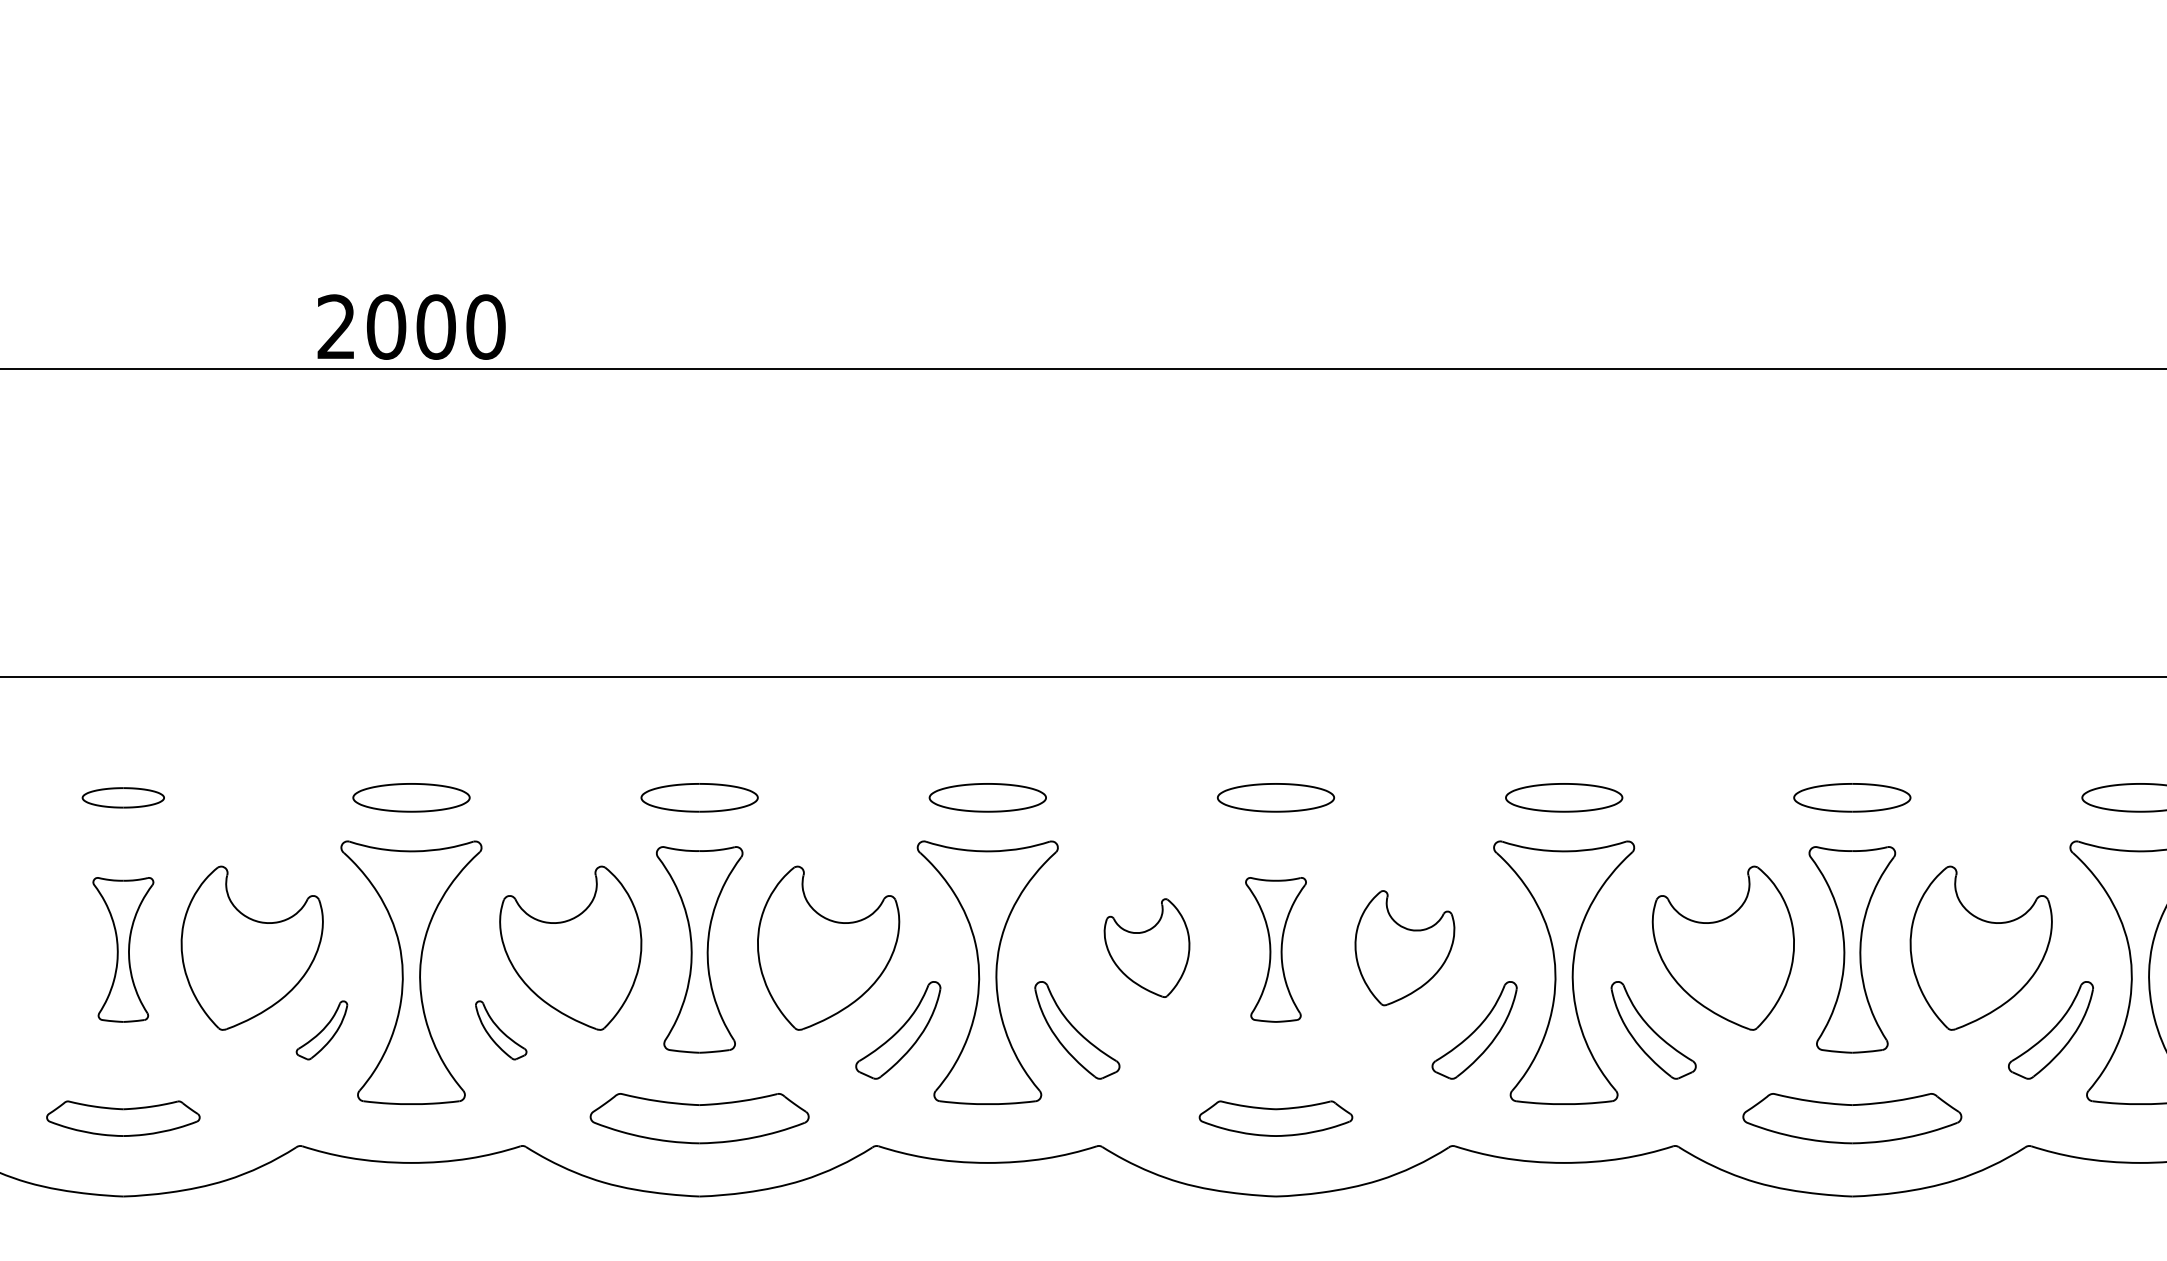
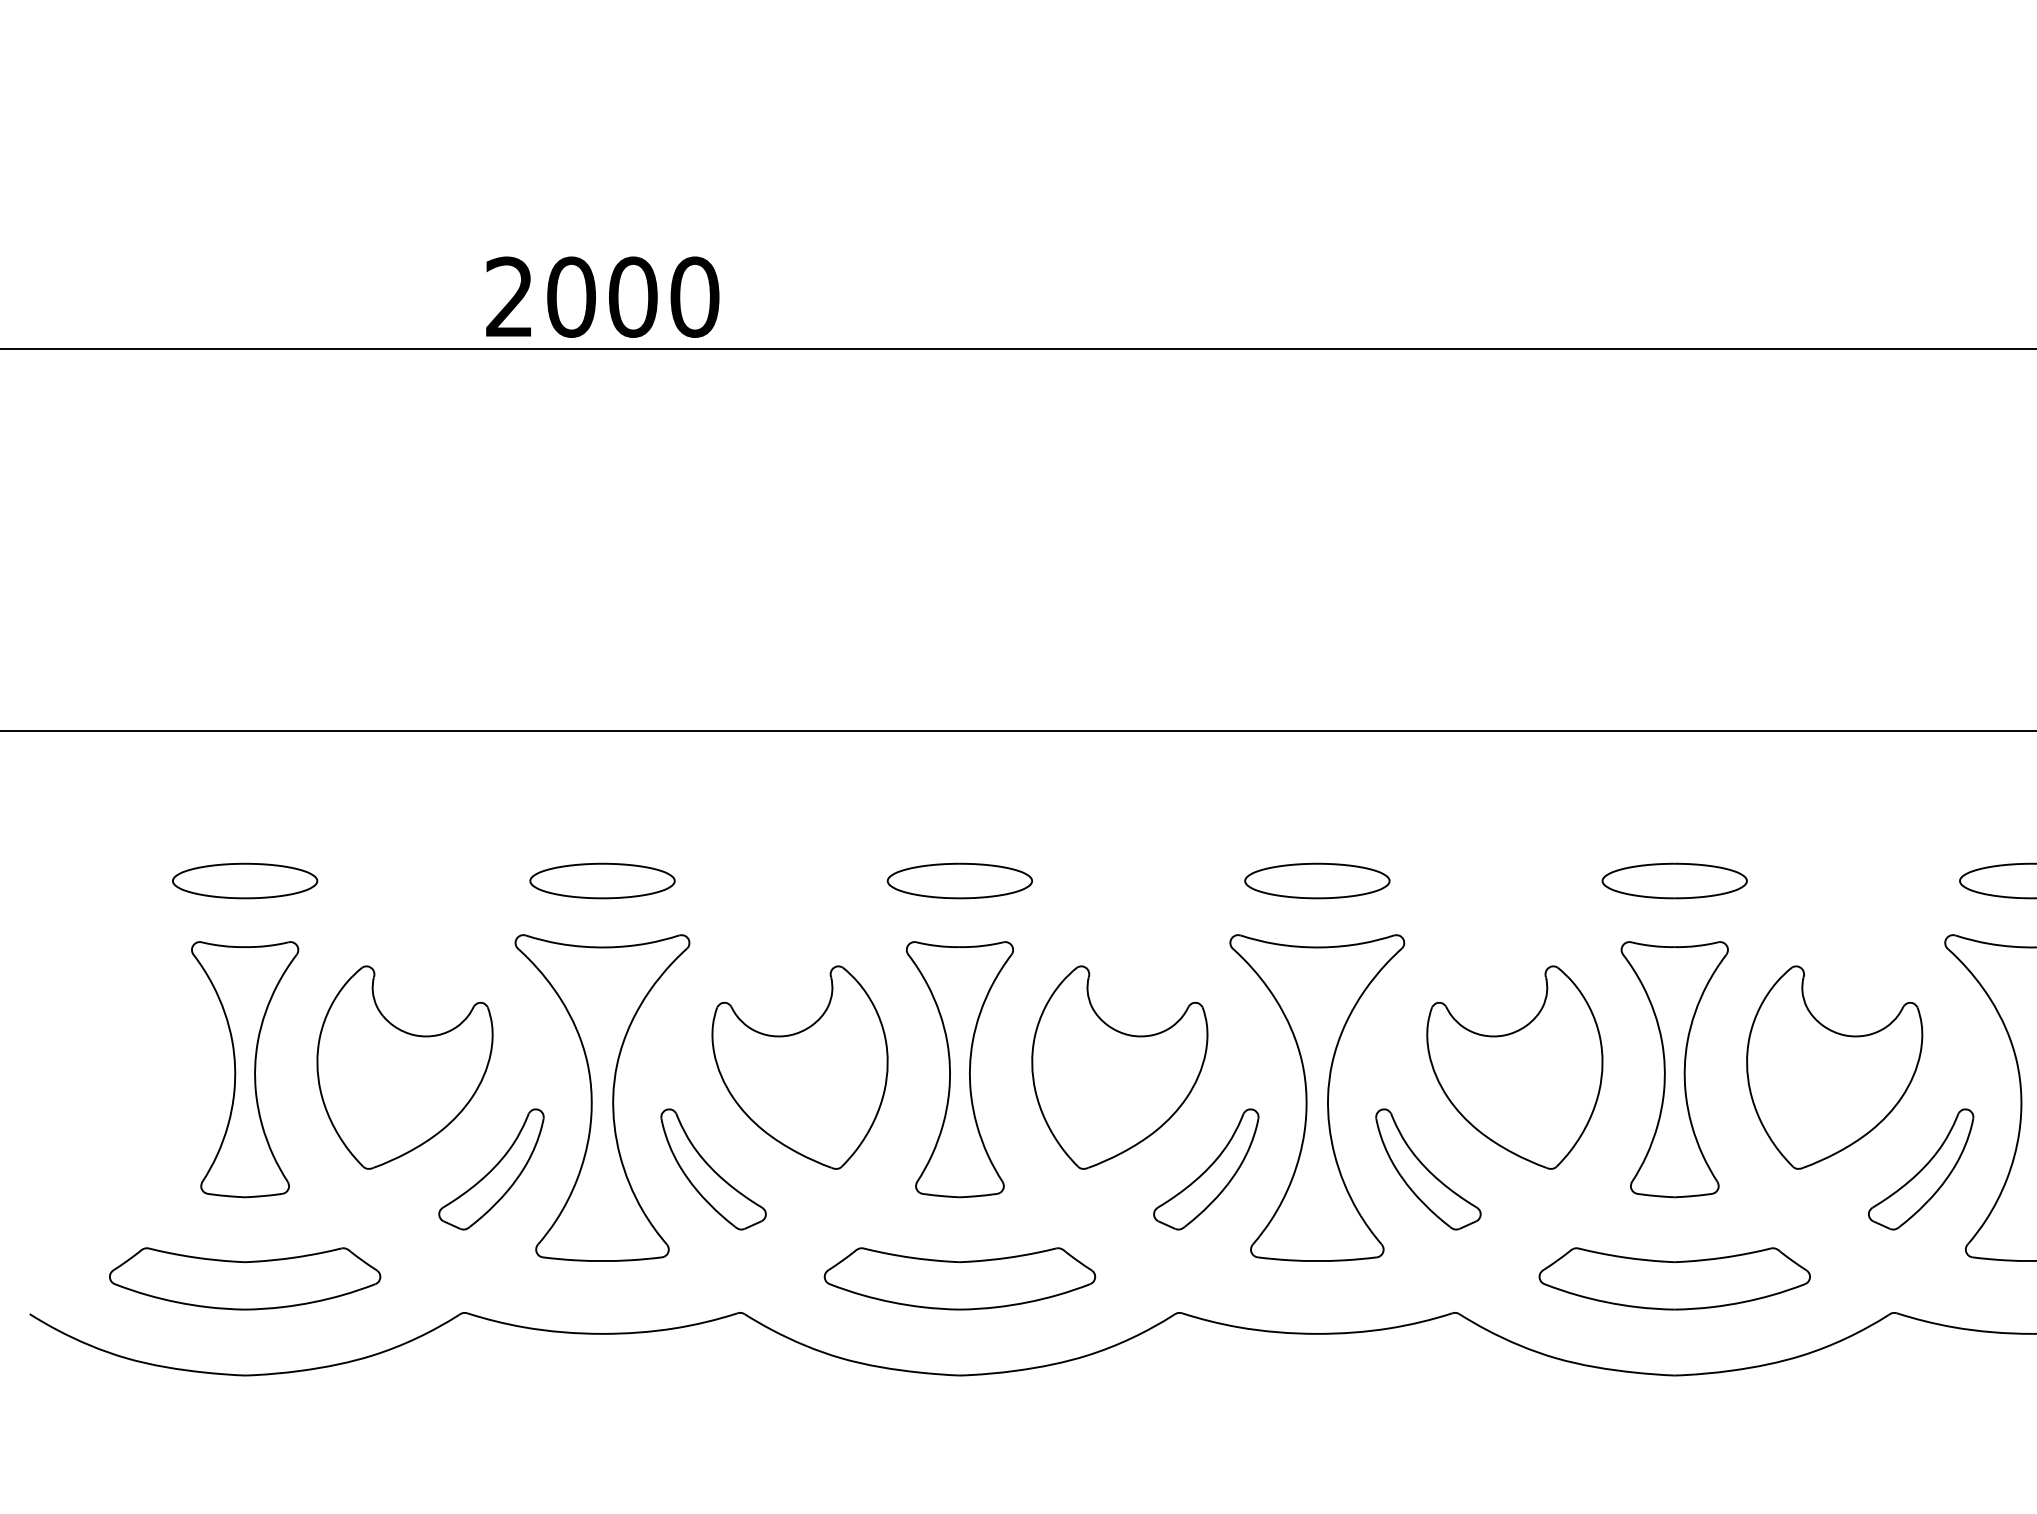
part: (123, 797) -> (245, 880), size x1.43
part: (1146, 947) -> (1514, 1066), size x1.67
part: (1404, 947) -> (1834, 1066), size x1.43
part: (123, 949) -> (245, 1069), size x1.43
part: (1275, 949) -> (1674, 1069), size x1.43
part: (321, 1030) -> (490, 1169), size x1.67
part: (501, 1030) -> (714, 1169), size x1.67
part: (123, 1118) -> (245, 1278), size x1.43
part: (1275, 1118) -> (1674, 1278), size x1.43

